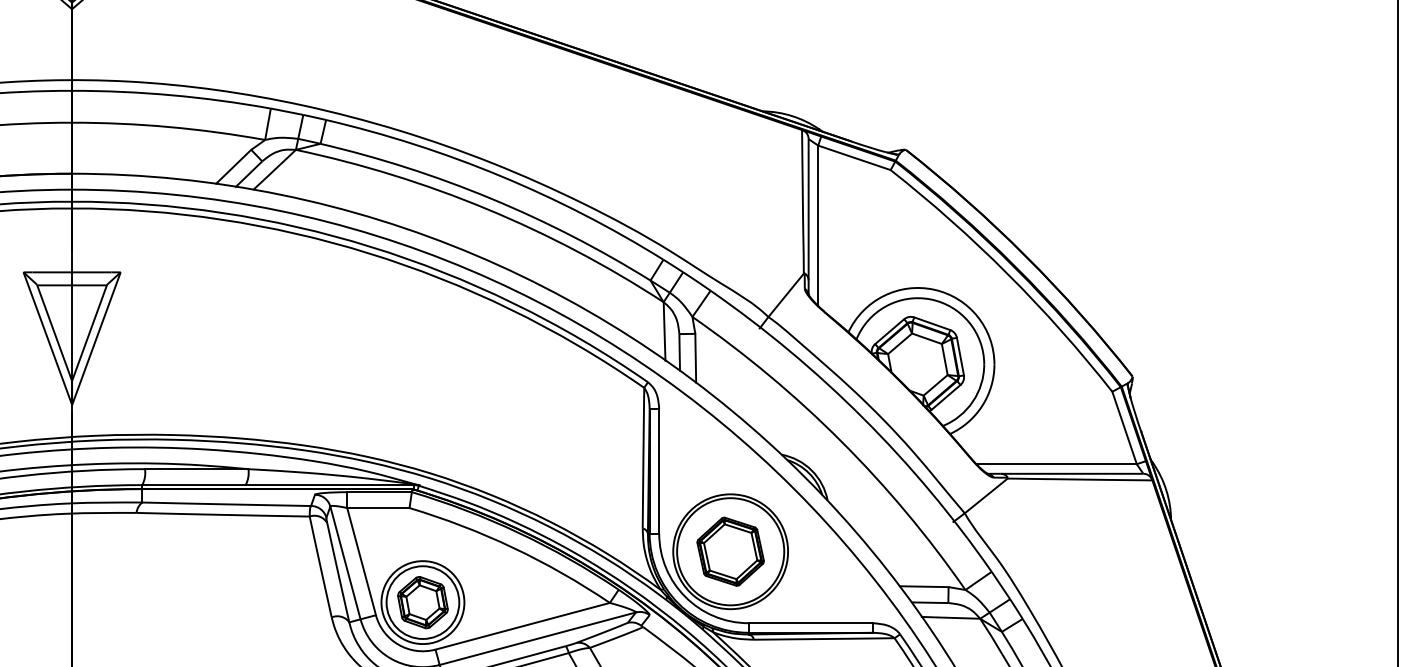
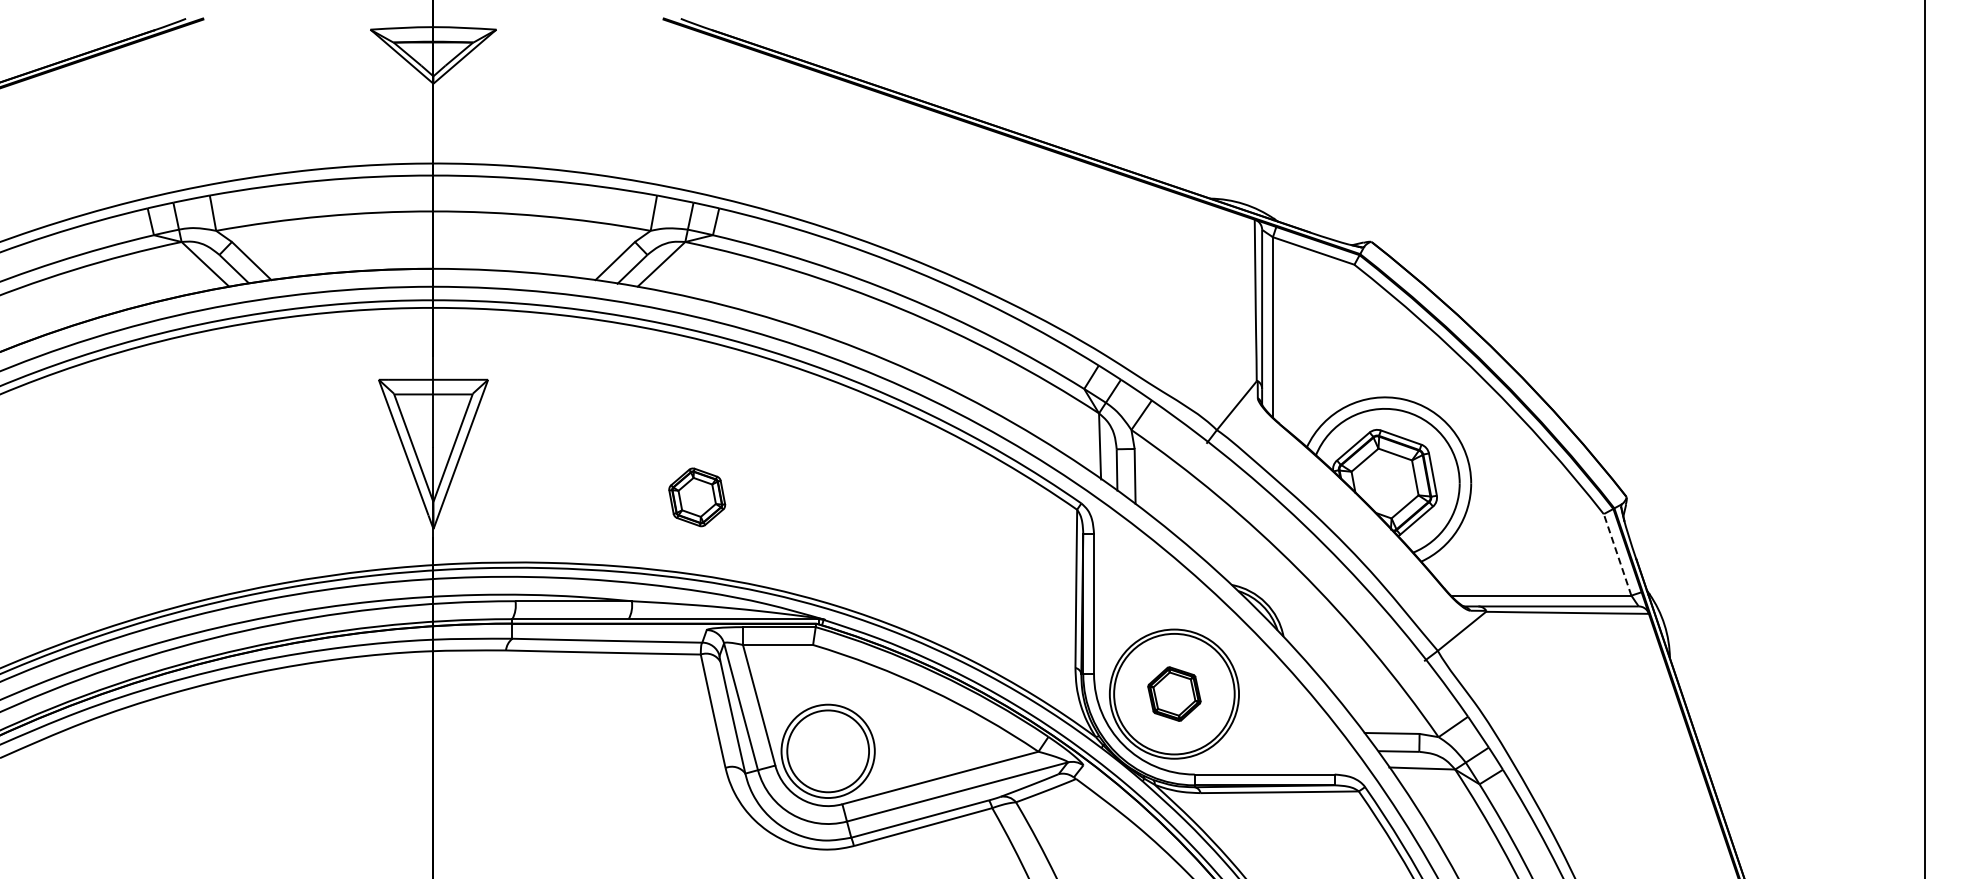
line: (1124, 427) -> (1617, 554), solid -> dashed
part: (730, 551) -> (1174, 693), size x0.7
part: (423, 602) -> (697, 497), moved

